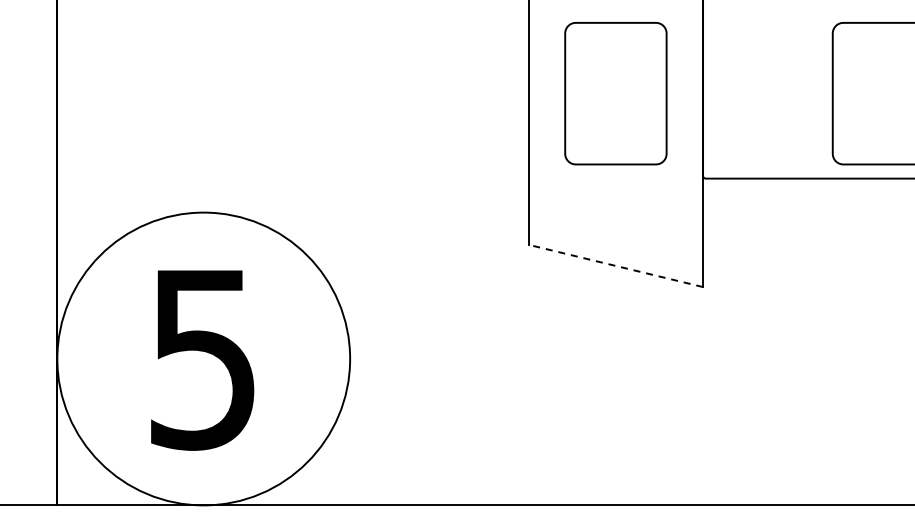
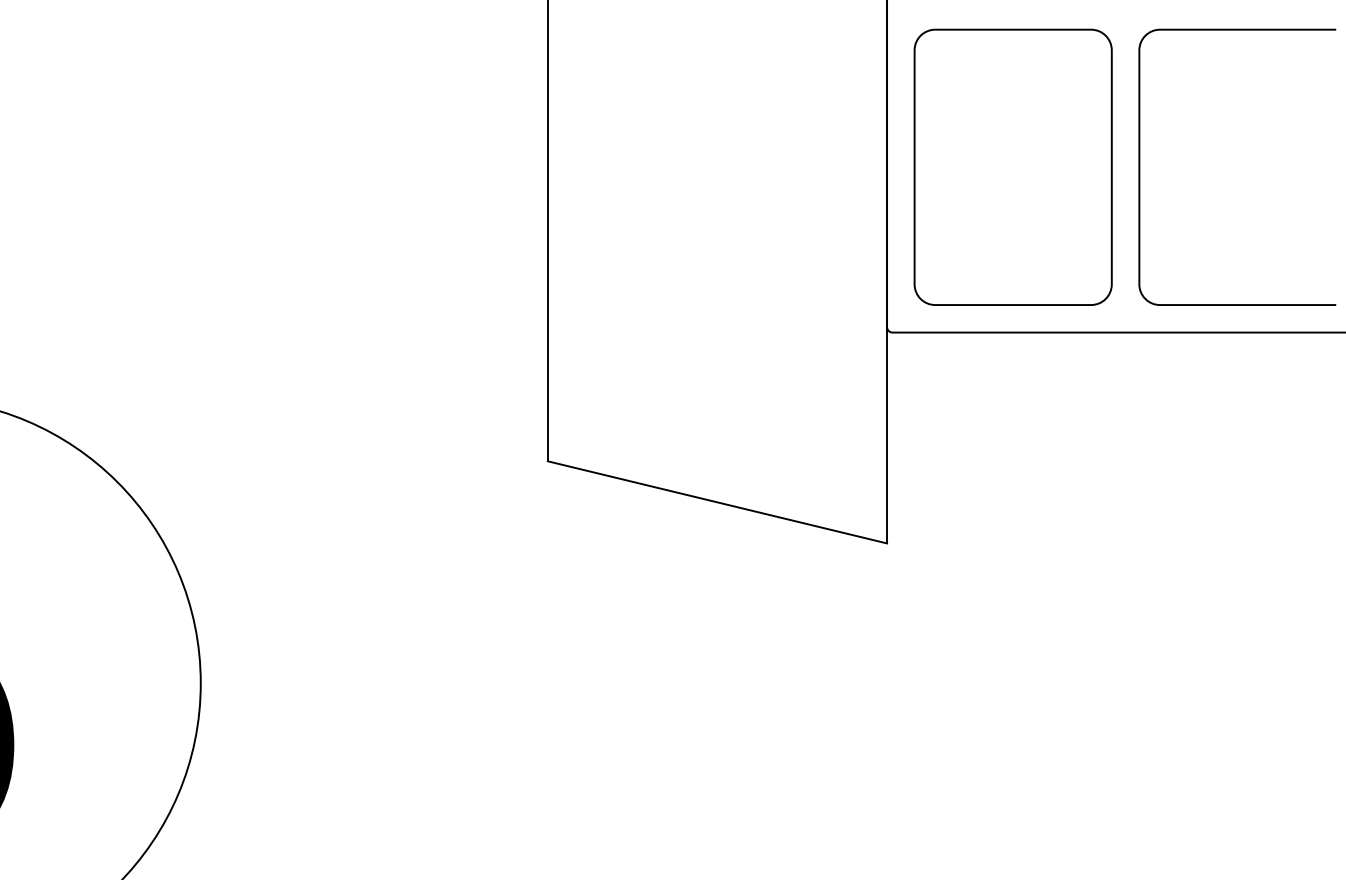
part: (615, 93) -> (1012, 167), moved
line: (615, 265) -> (716, 501), dashed -> solid

